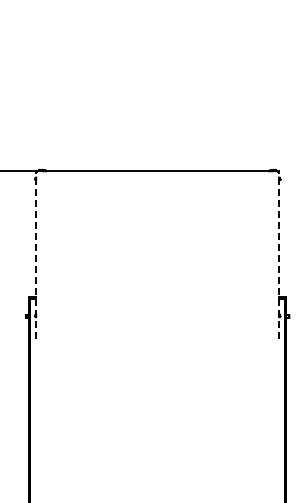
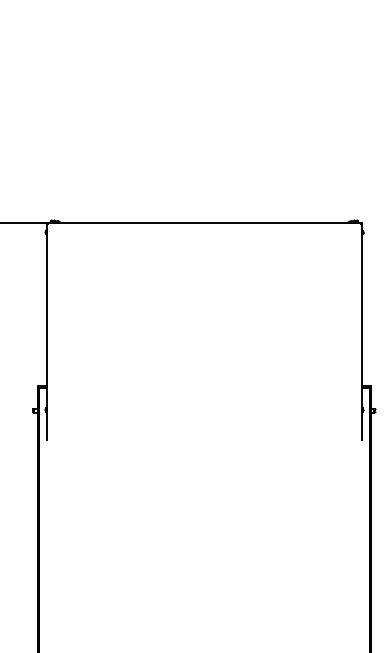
line: (36, 255) -> (47, 331), dashed -> solid
line: (279, 255) -> (362, 331), dashed -> solid

